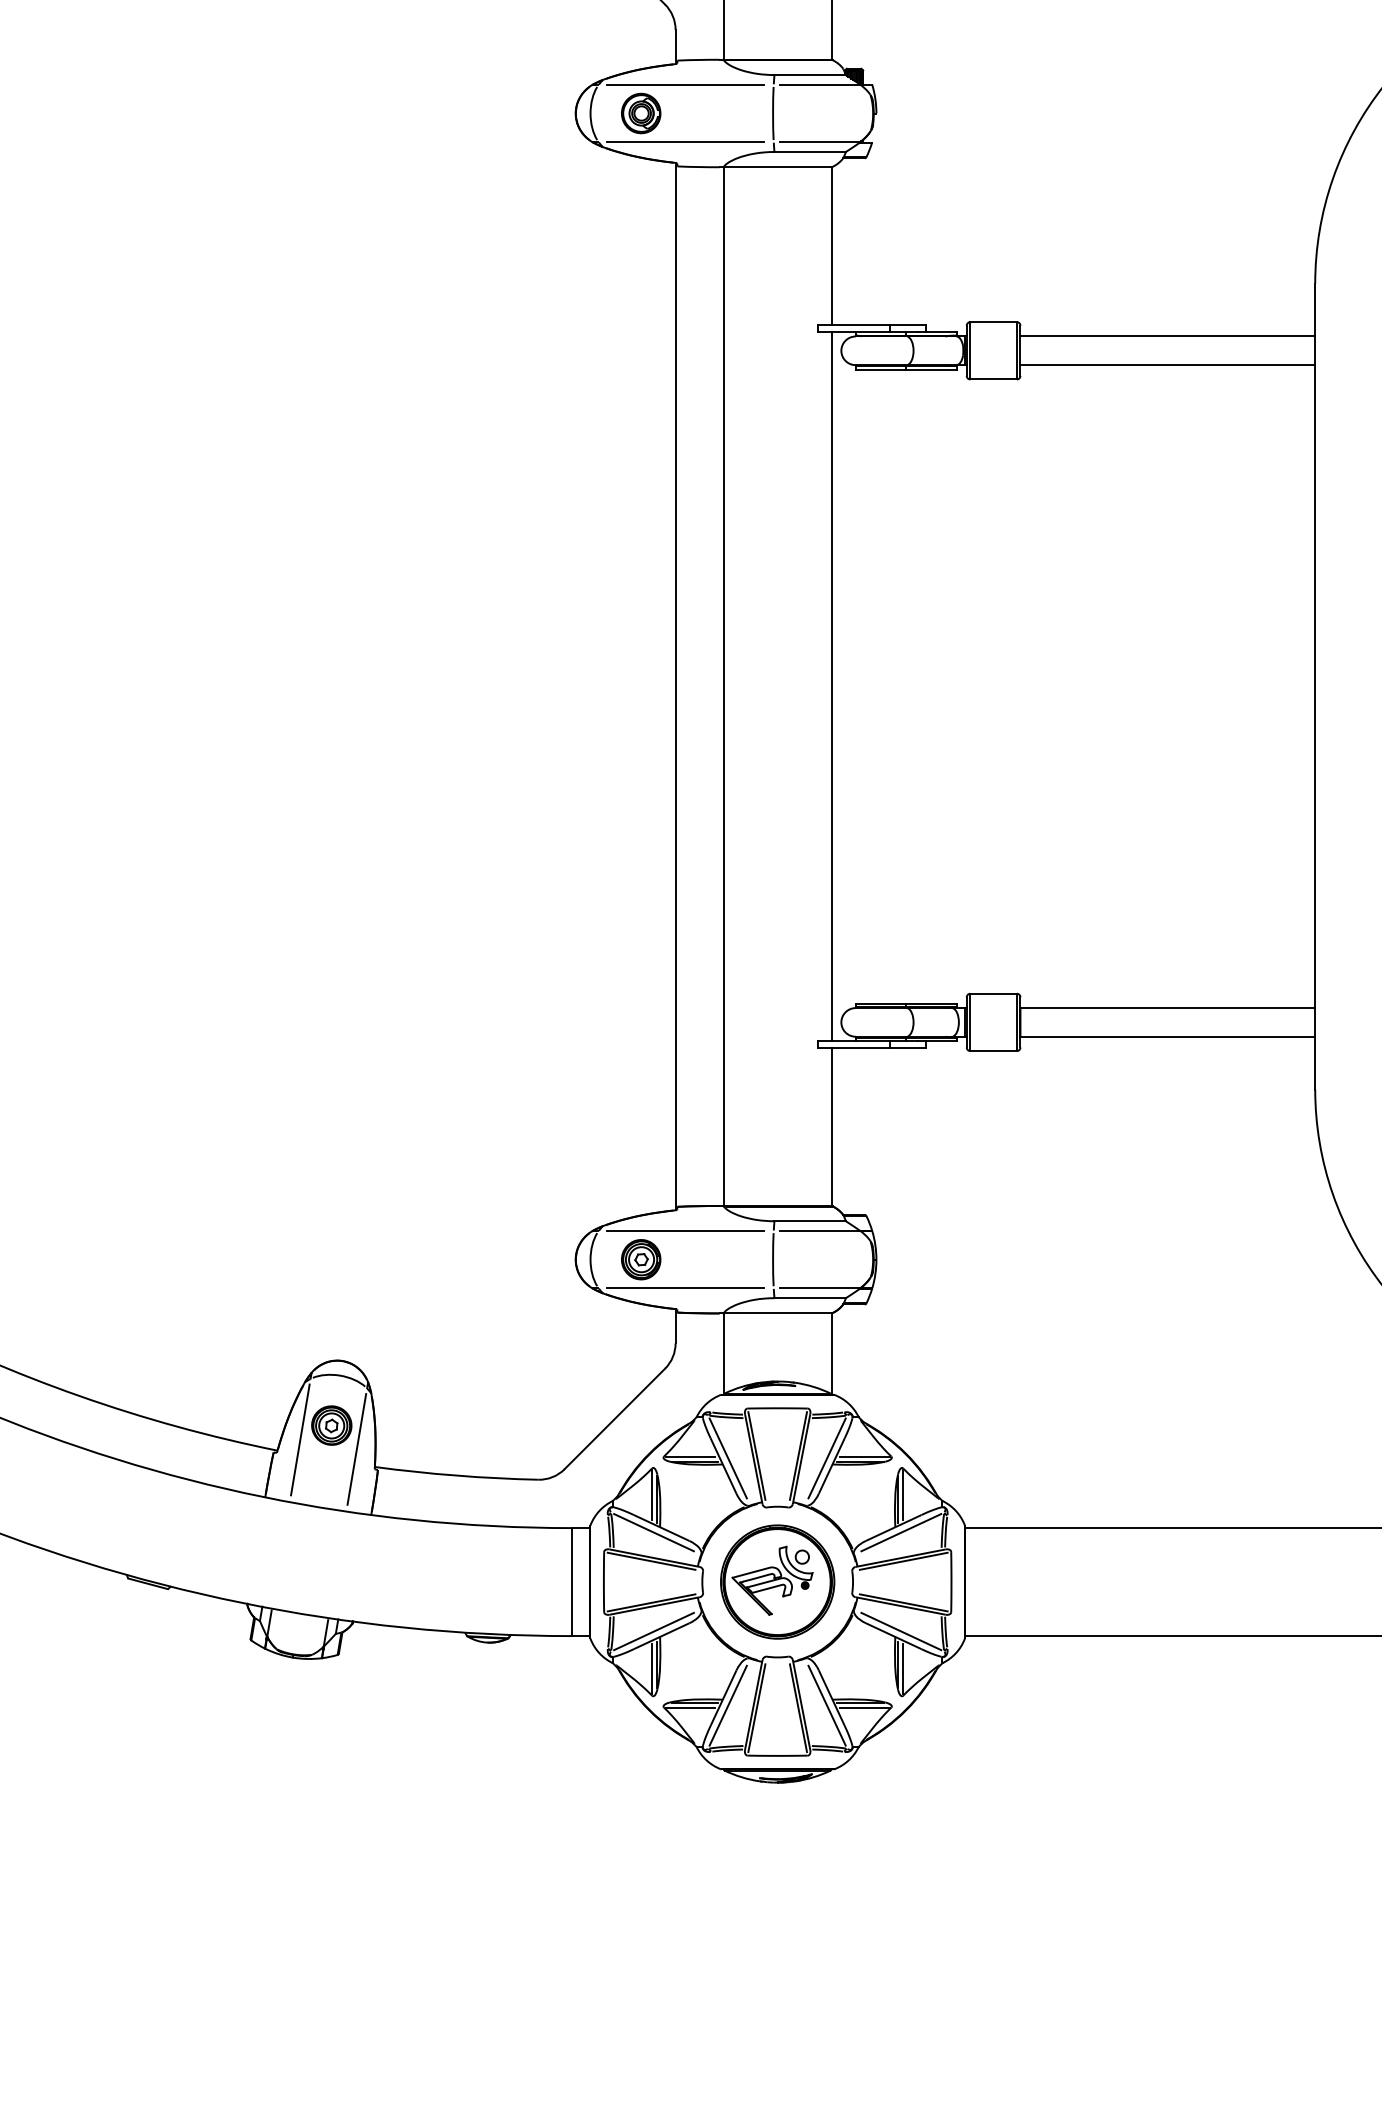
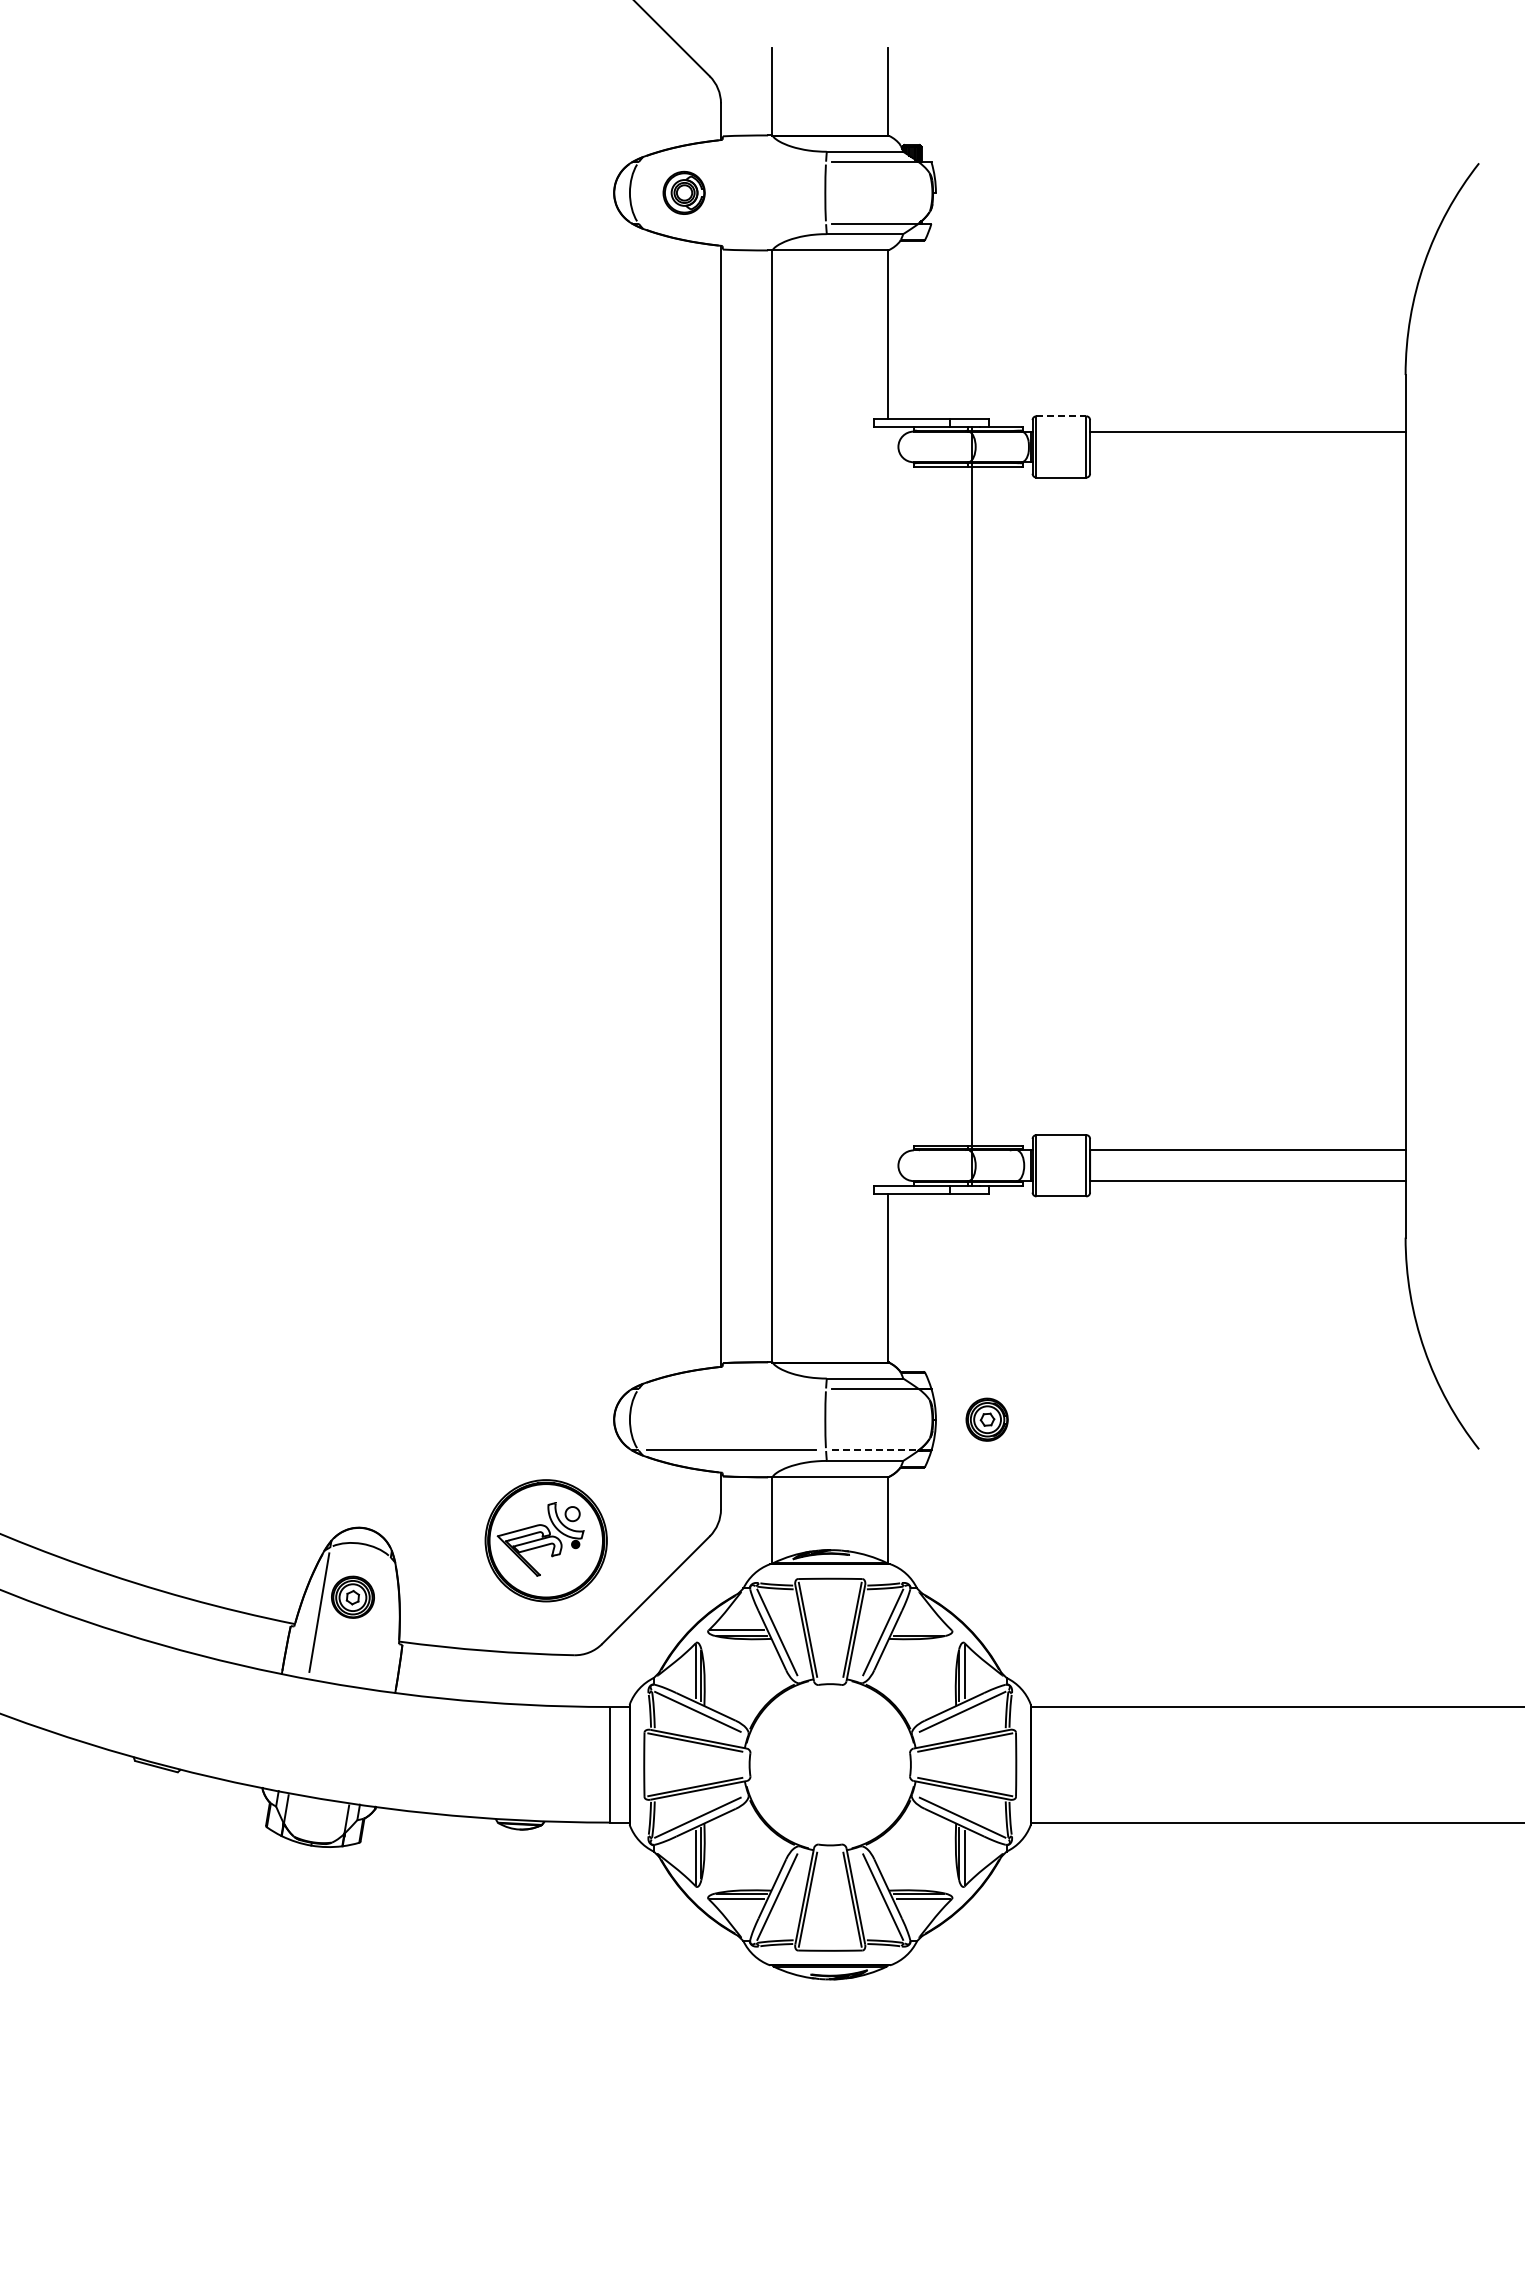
line: (685, 85) -> (731, 162), removed
line: (685, 142) -> (731, 223), removed
line: (993, 322) -> (1061, 416), solid -> dashed
line: (1167, 365) -> (1247, 462), removed
line: (832, 685) -> (972, 805), moved
line: (685, 1231) -> (731, 1389), removed
part: (640, 1259) -> (986, 1419), moved
line: (819, 1288) -> (875, 1450), solid -> dashed
line: (356, 1449) -> (379, 1622), removed
line: (864, 1456) -> (923, 1630), removed
part: (776, 1581) -> (545, 1540), moved

